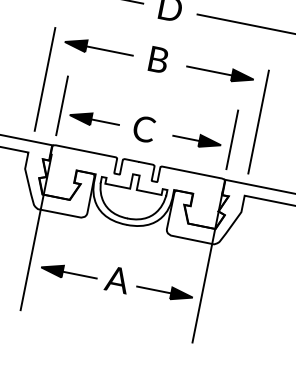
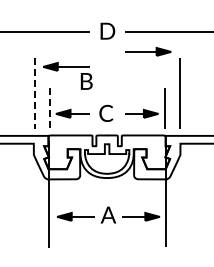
text: (158, 59) -> (86, 81), moved
part: (220, 72) -> (148, 51), moved
line: (45, 80) -> (35, 94), solid -> dashed
line: (61, 106) -> (49, 109), solid -> dashed

